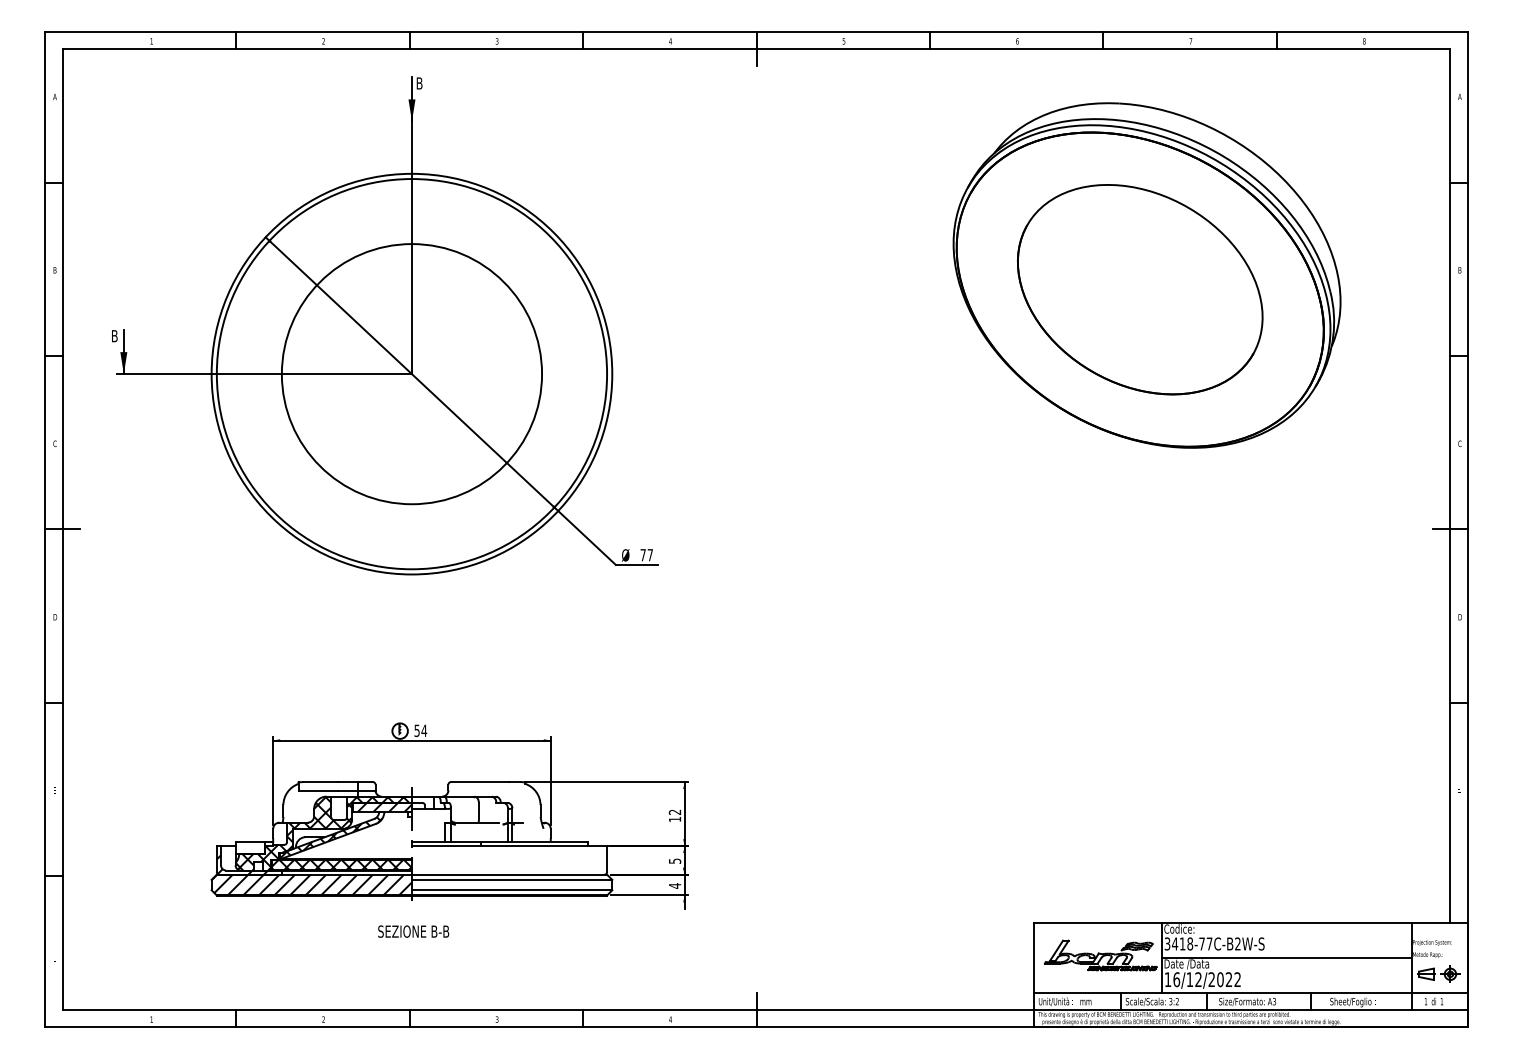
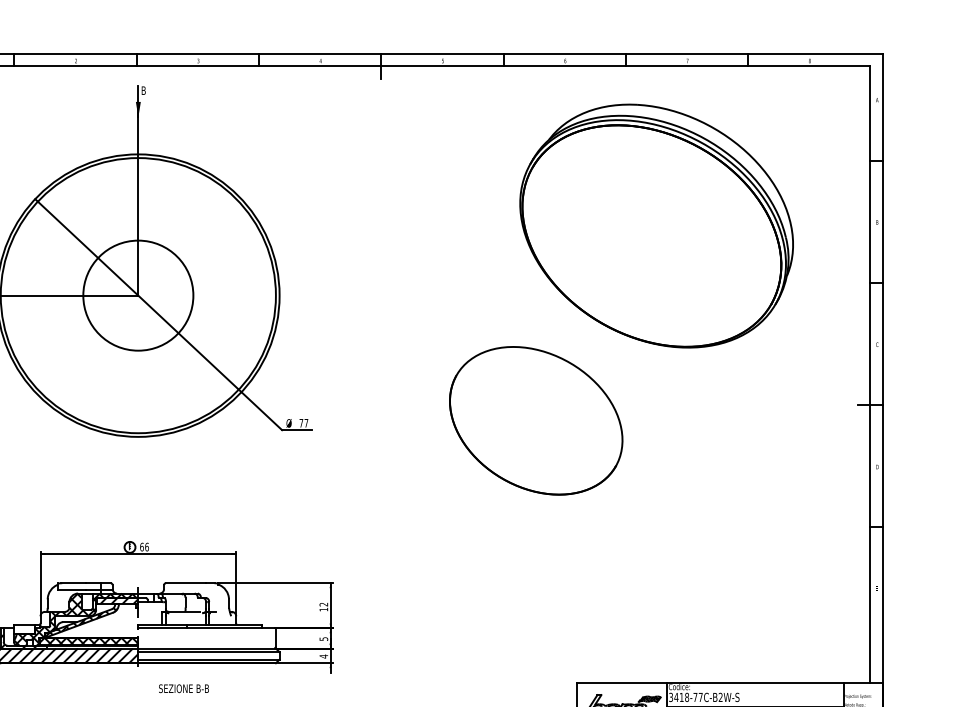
part: (1140, 289) -> (536, 420), moved
circle: (411, 374) -> (138, 295), size x0.6
text: (420, 730) -> (144, 546), 54 -> 66
text: (413, 931) -> (183, 688), moved

